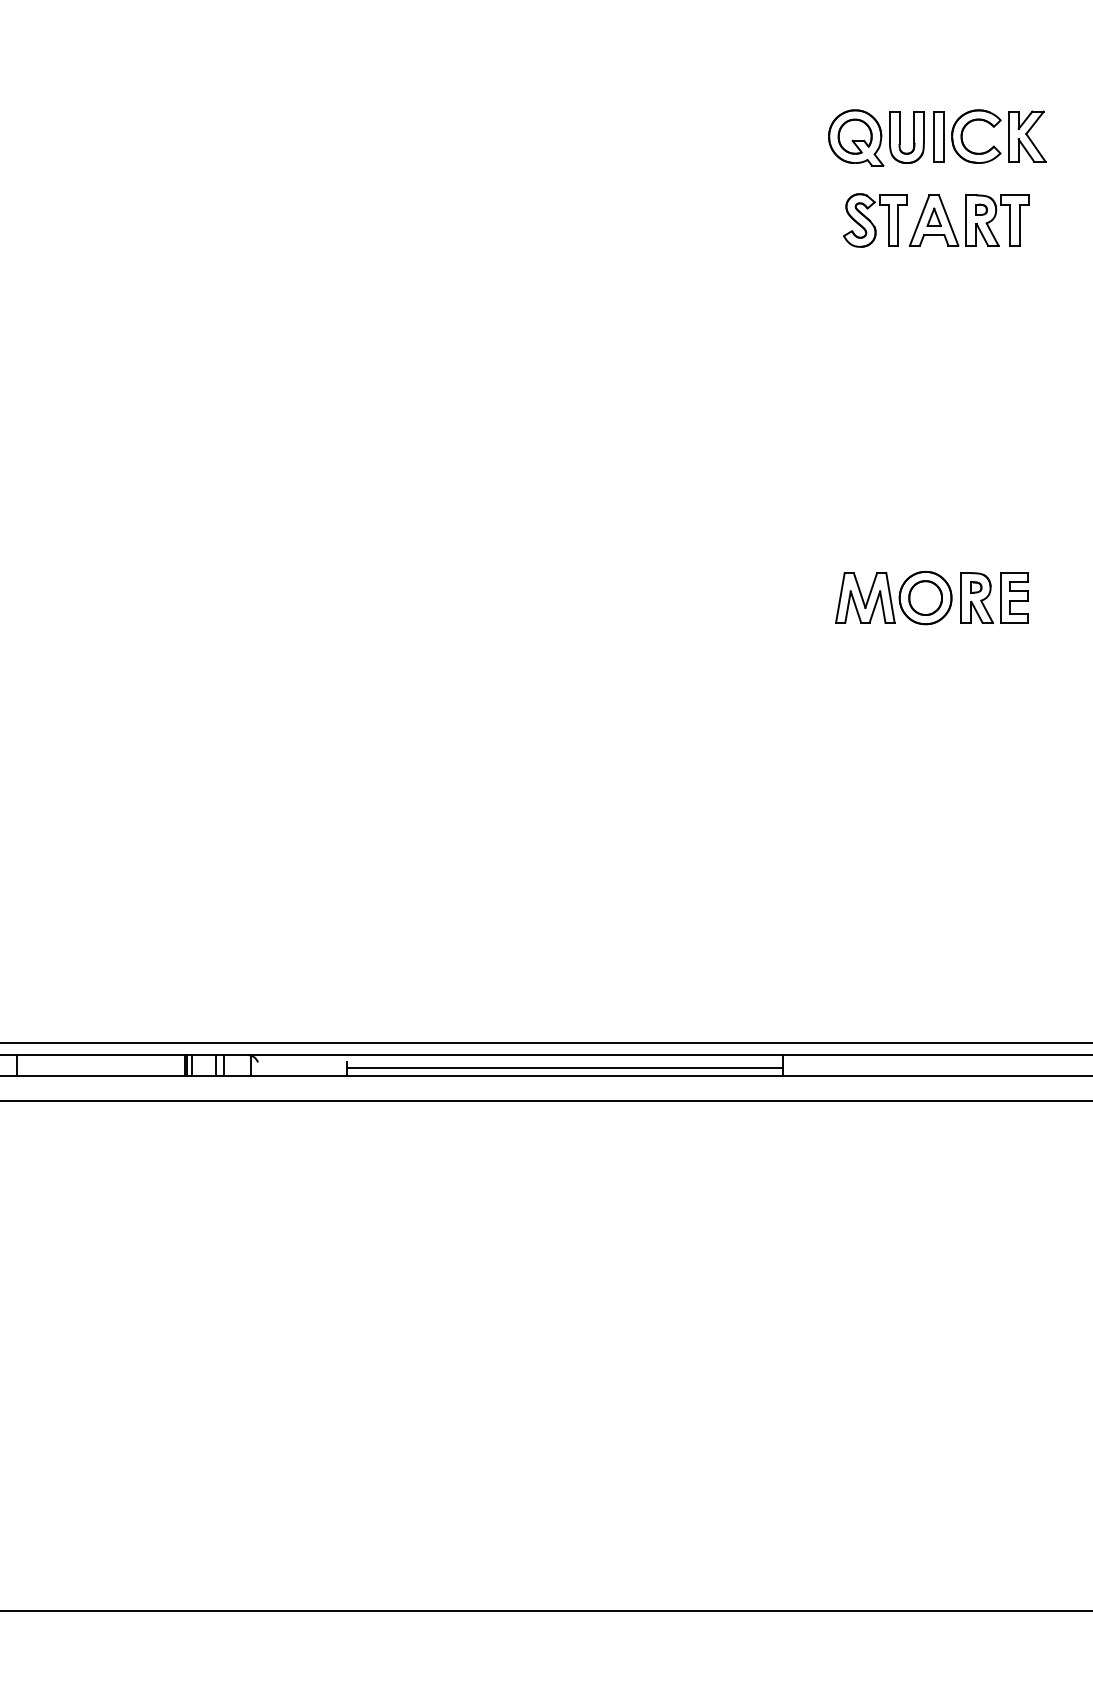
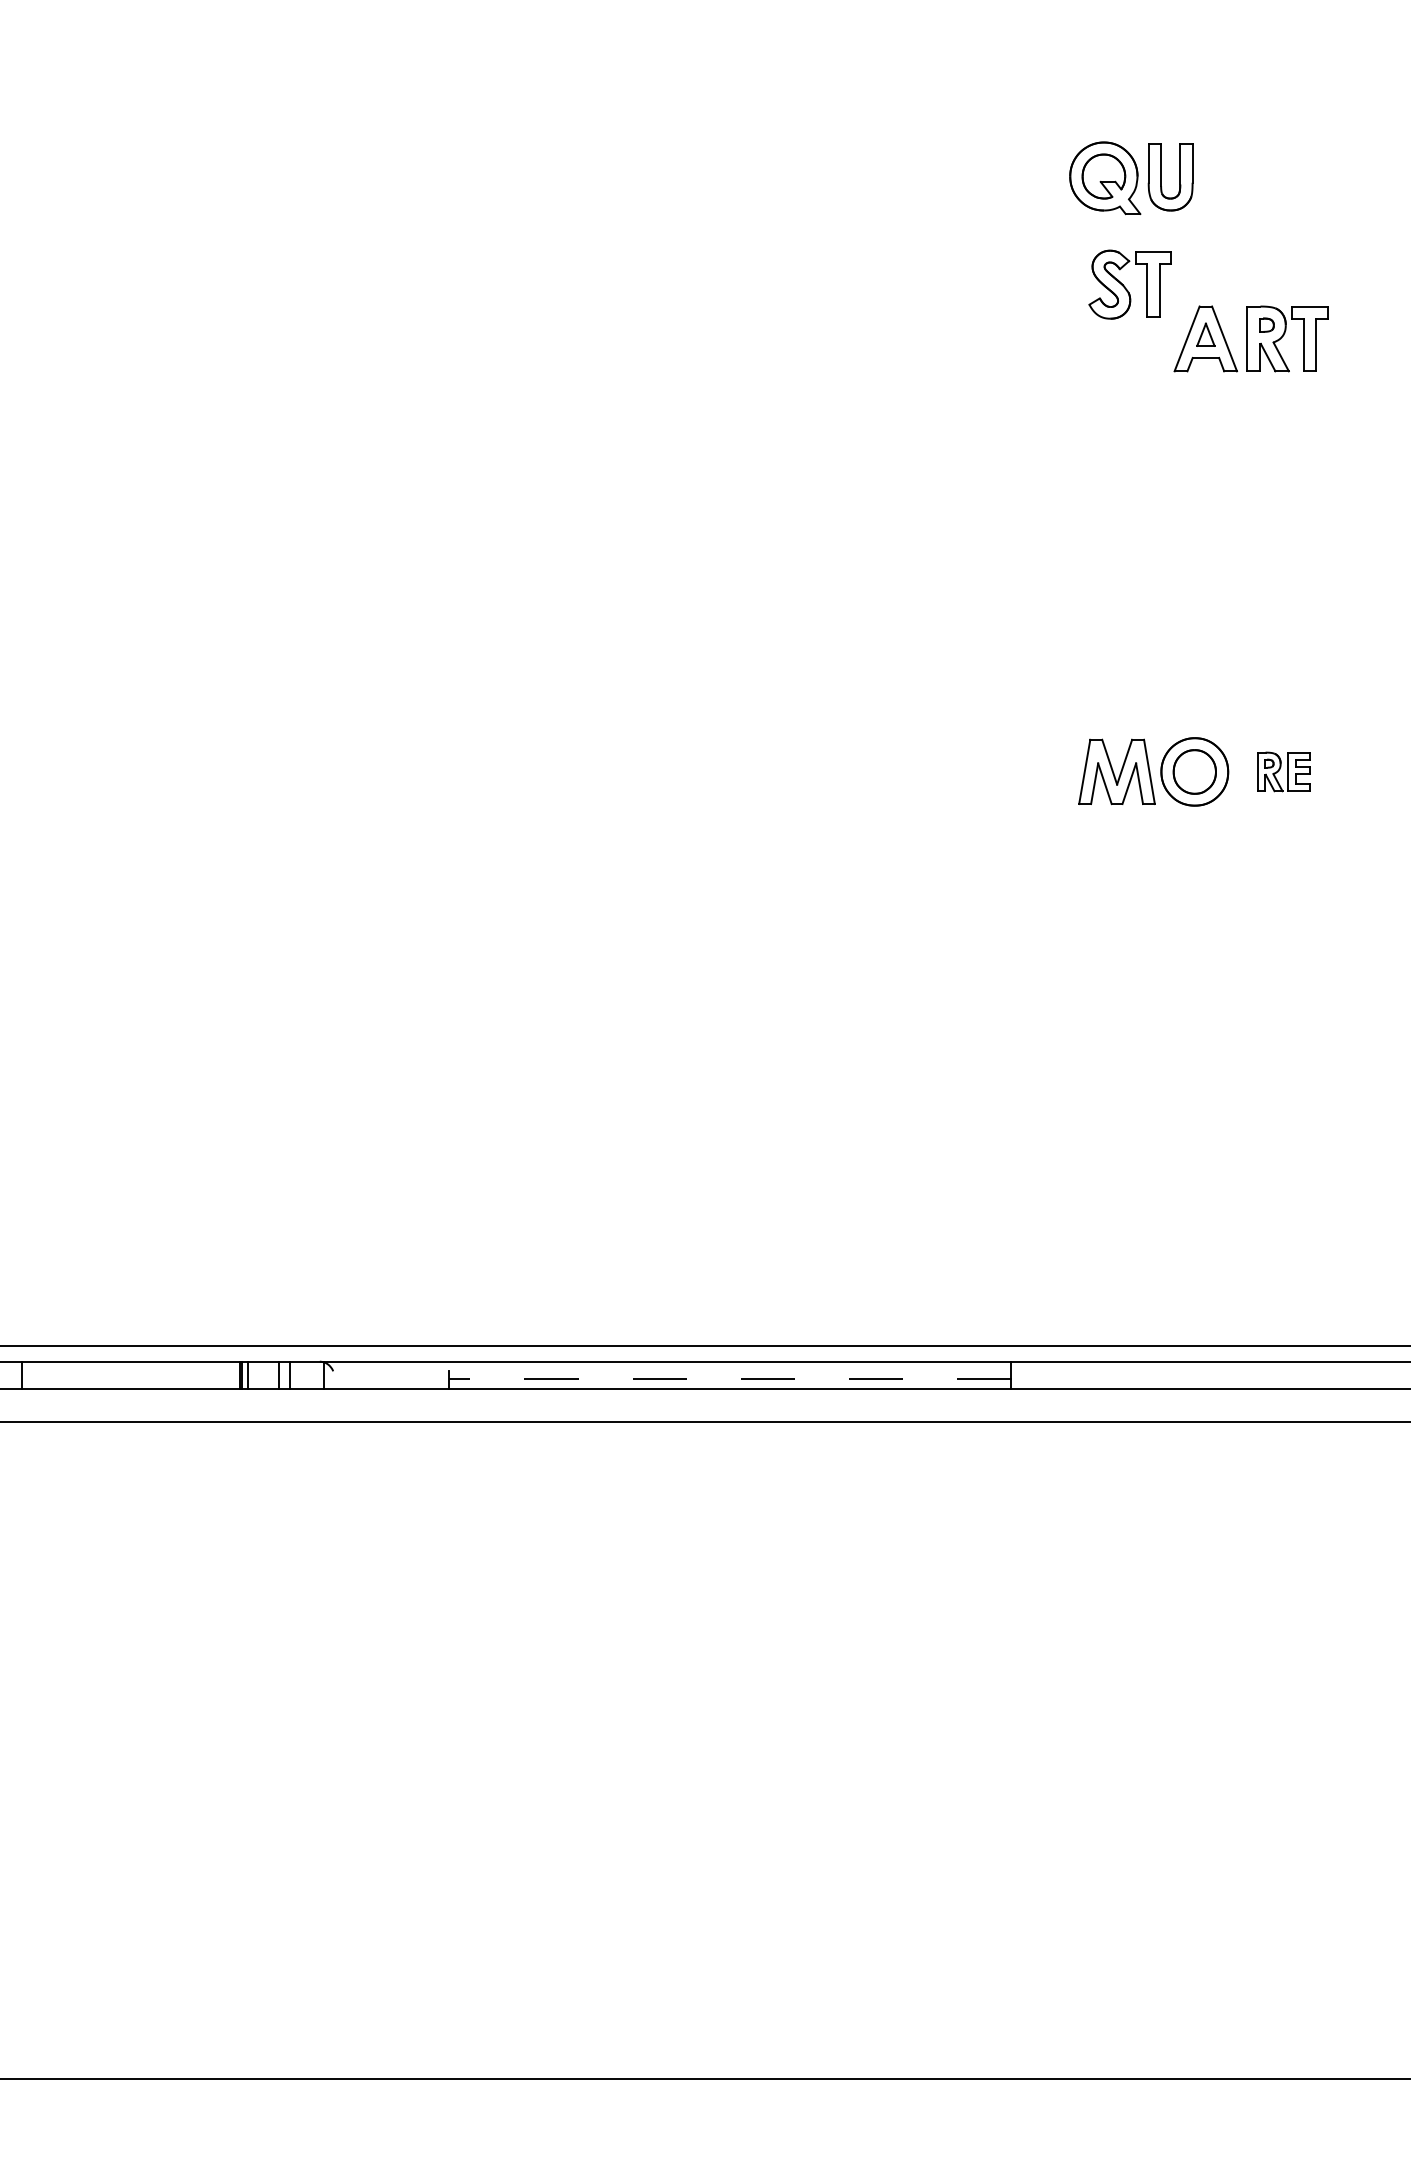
part: (993, 127) -> (1282, 164), removed
part: (969, 220) -> (1251, 338), moved
part: (994, 597) -> (1283, 771), size x0.6
line: (564, 1068) -> (728, 1379), solid -> dashed

